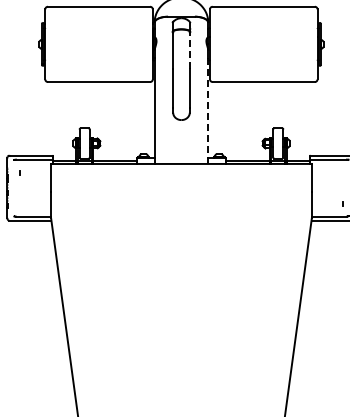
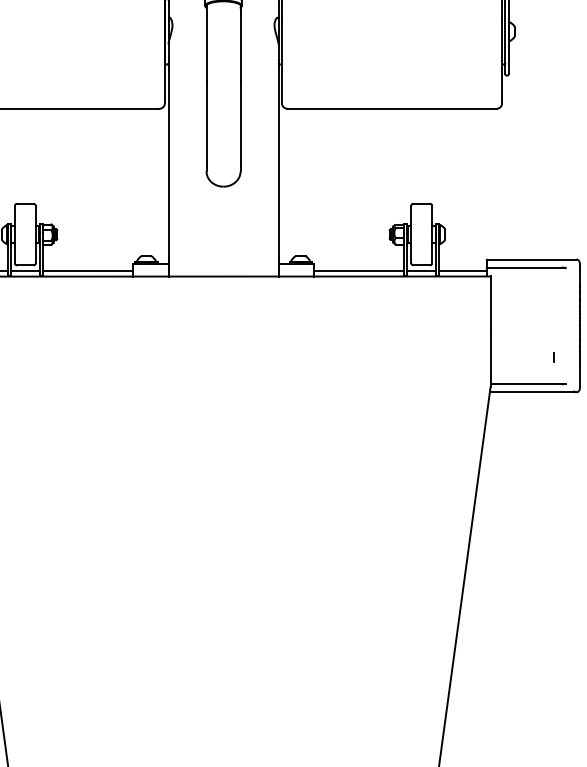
line: (189, 49) -> (239, 42), dashed -> solid
line: (208, 111) -> (278, 169), dashed -> solid

